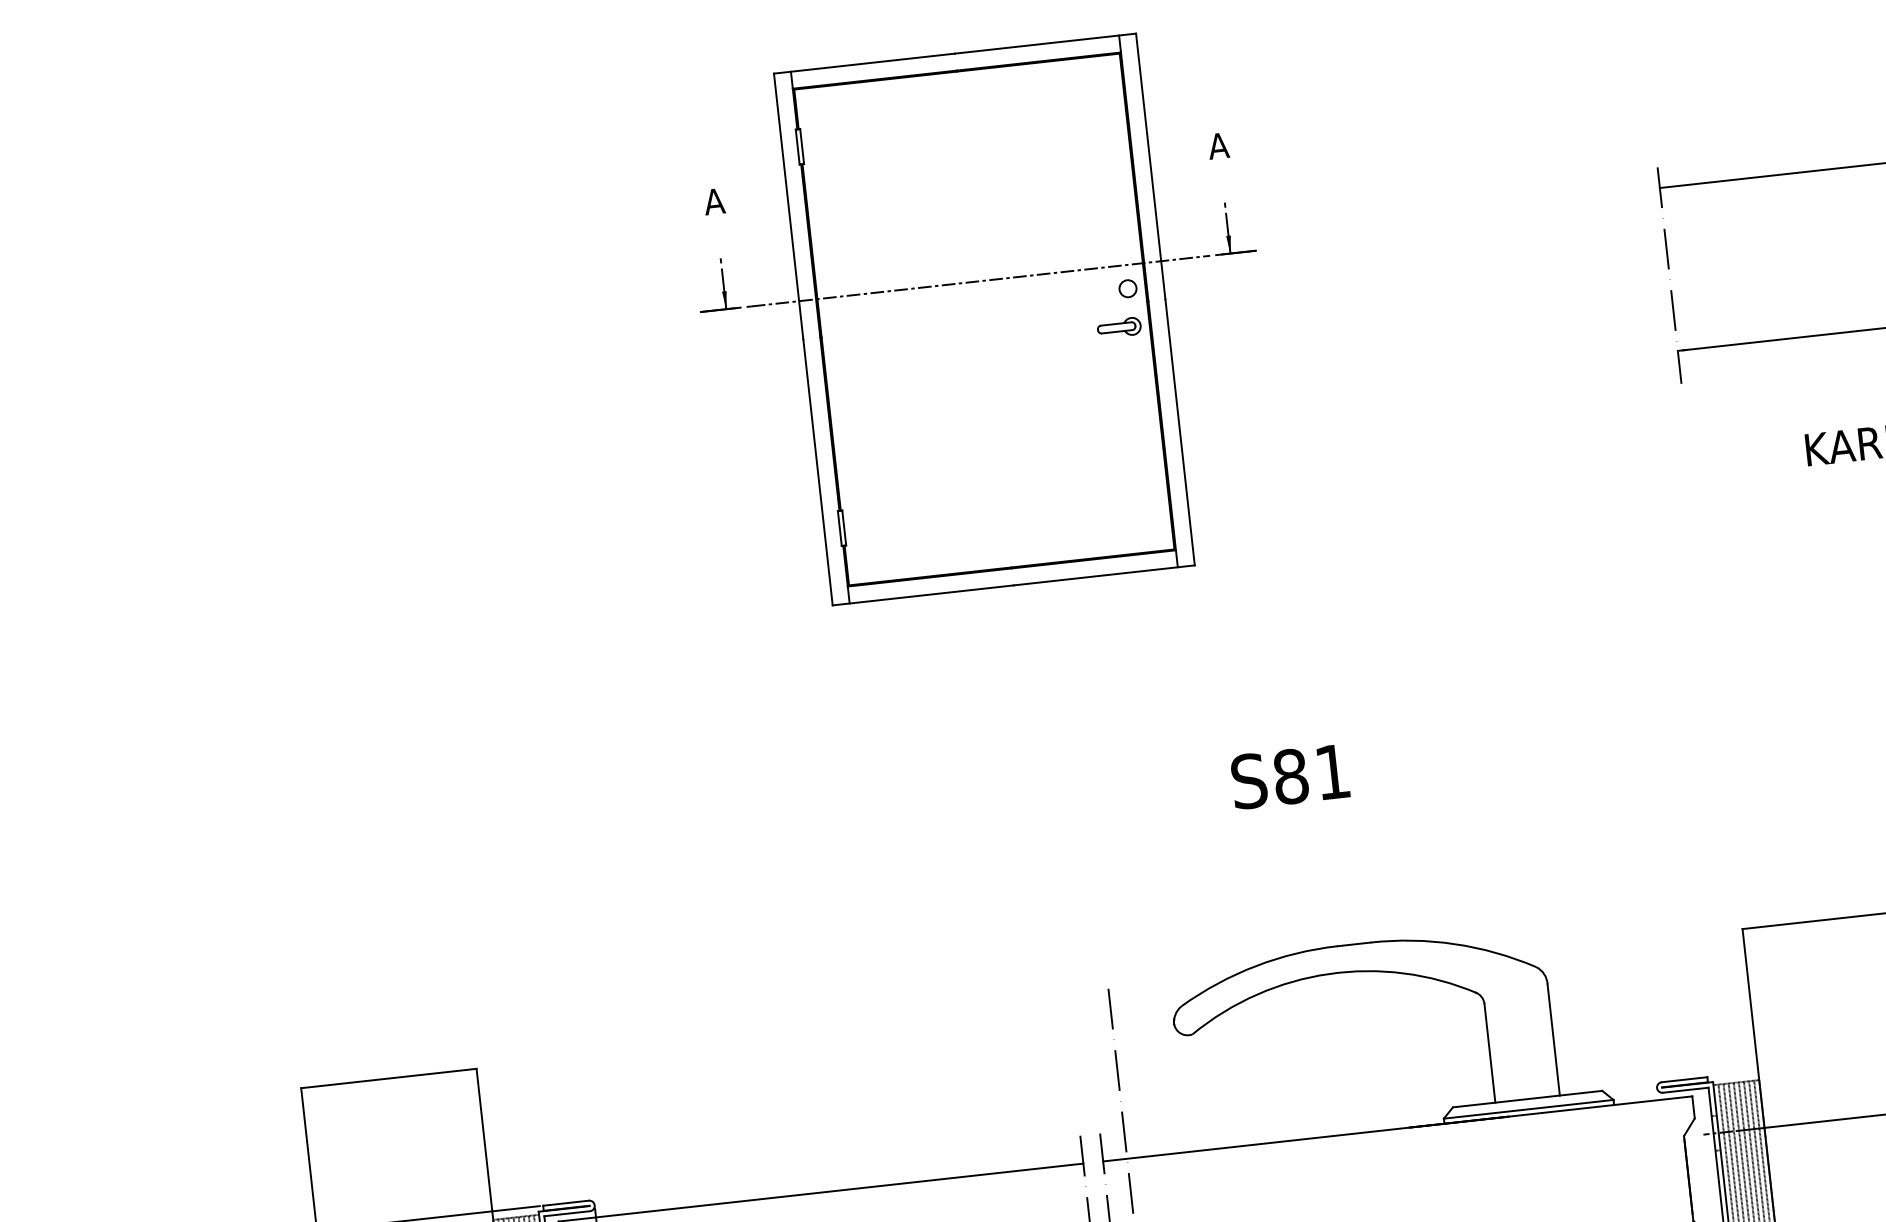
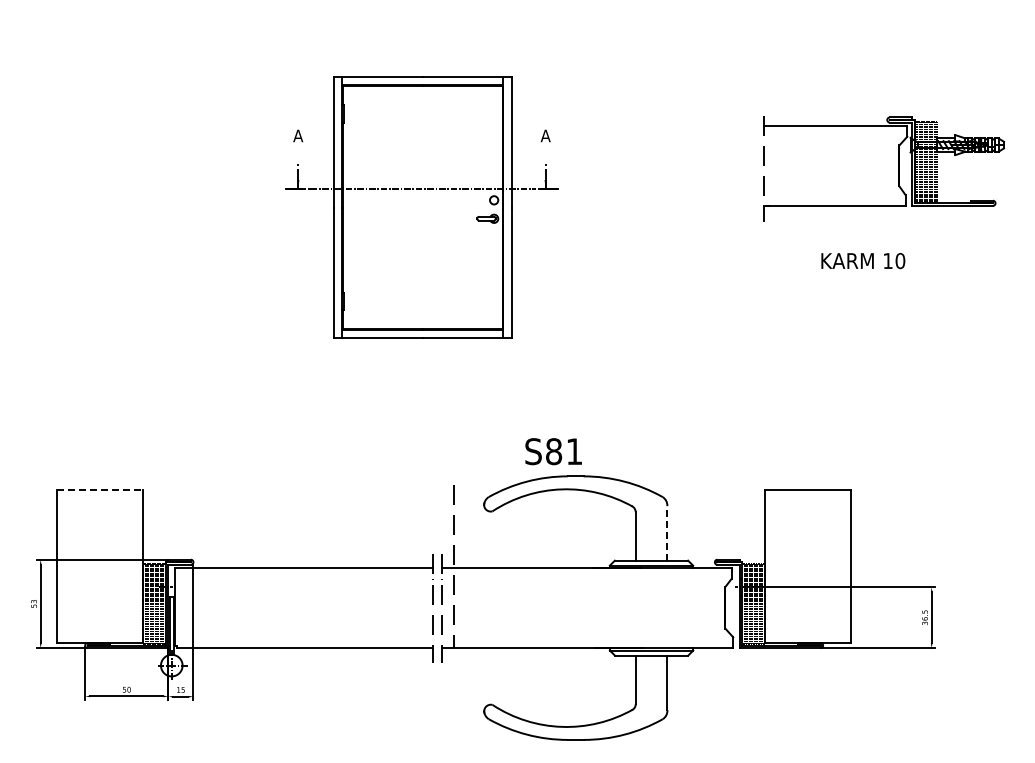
part: (981, 319) -> (421, 207), moved
text: (1289, 776) -> (553, 451), moved
line: (1553, 1038) -> (667, 532), solid -> dashed
line: (388, 1078) -> (100, 489), solid -> dashed

